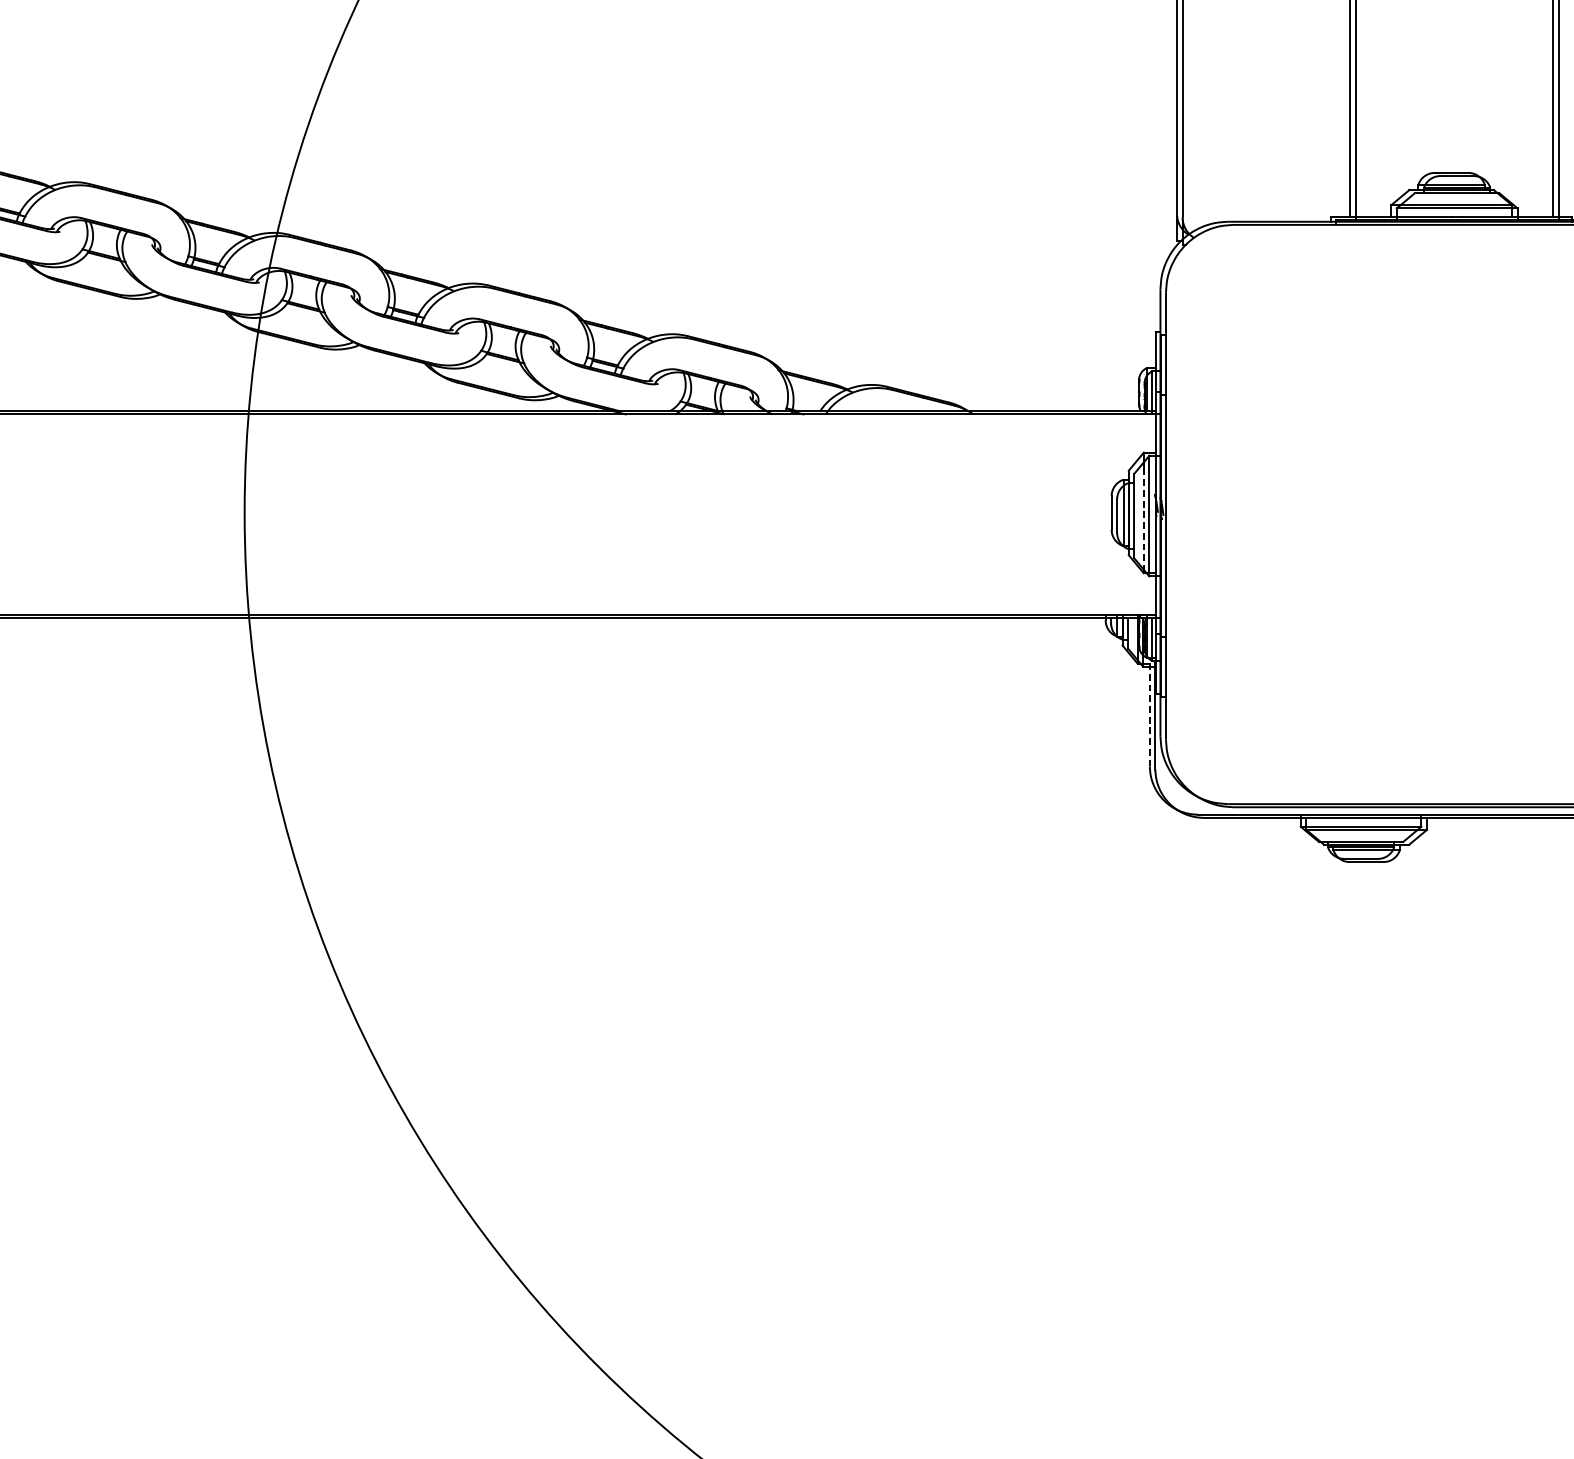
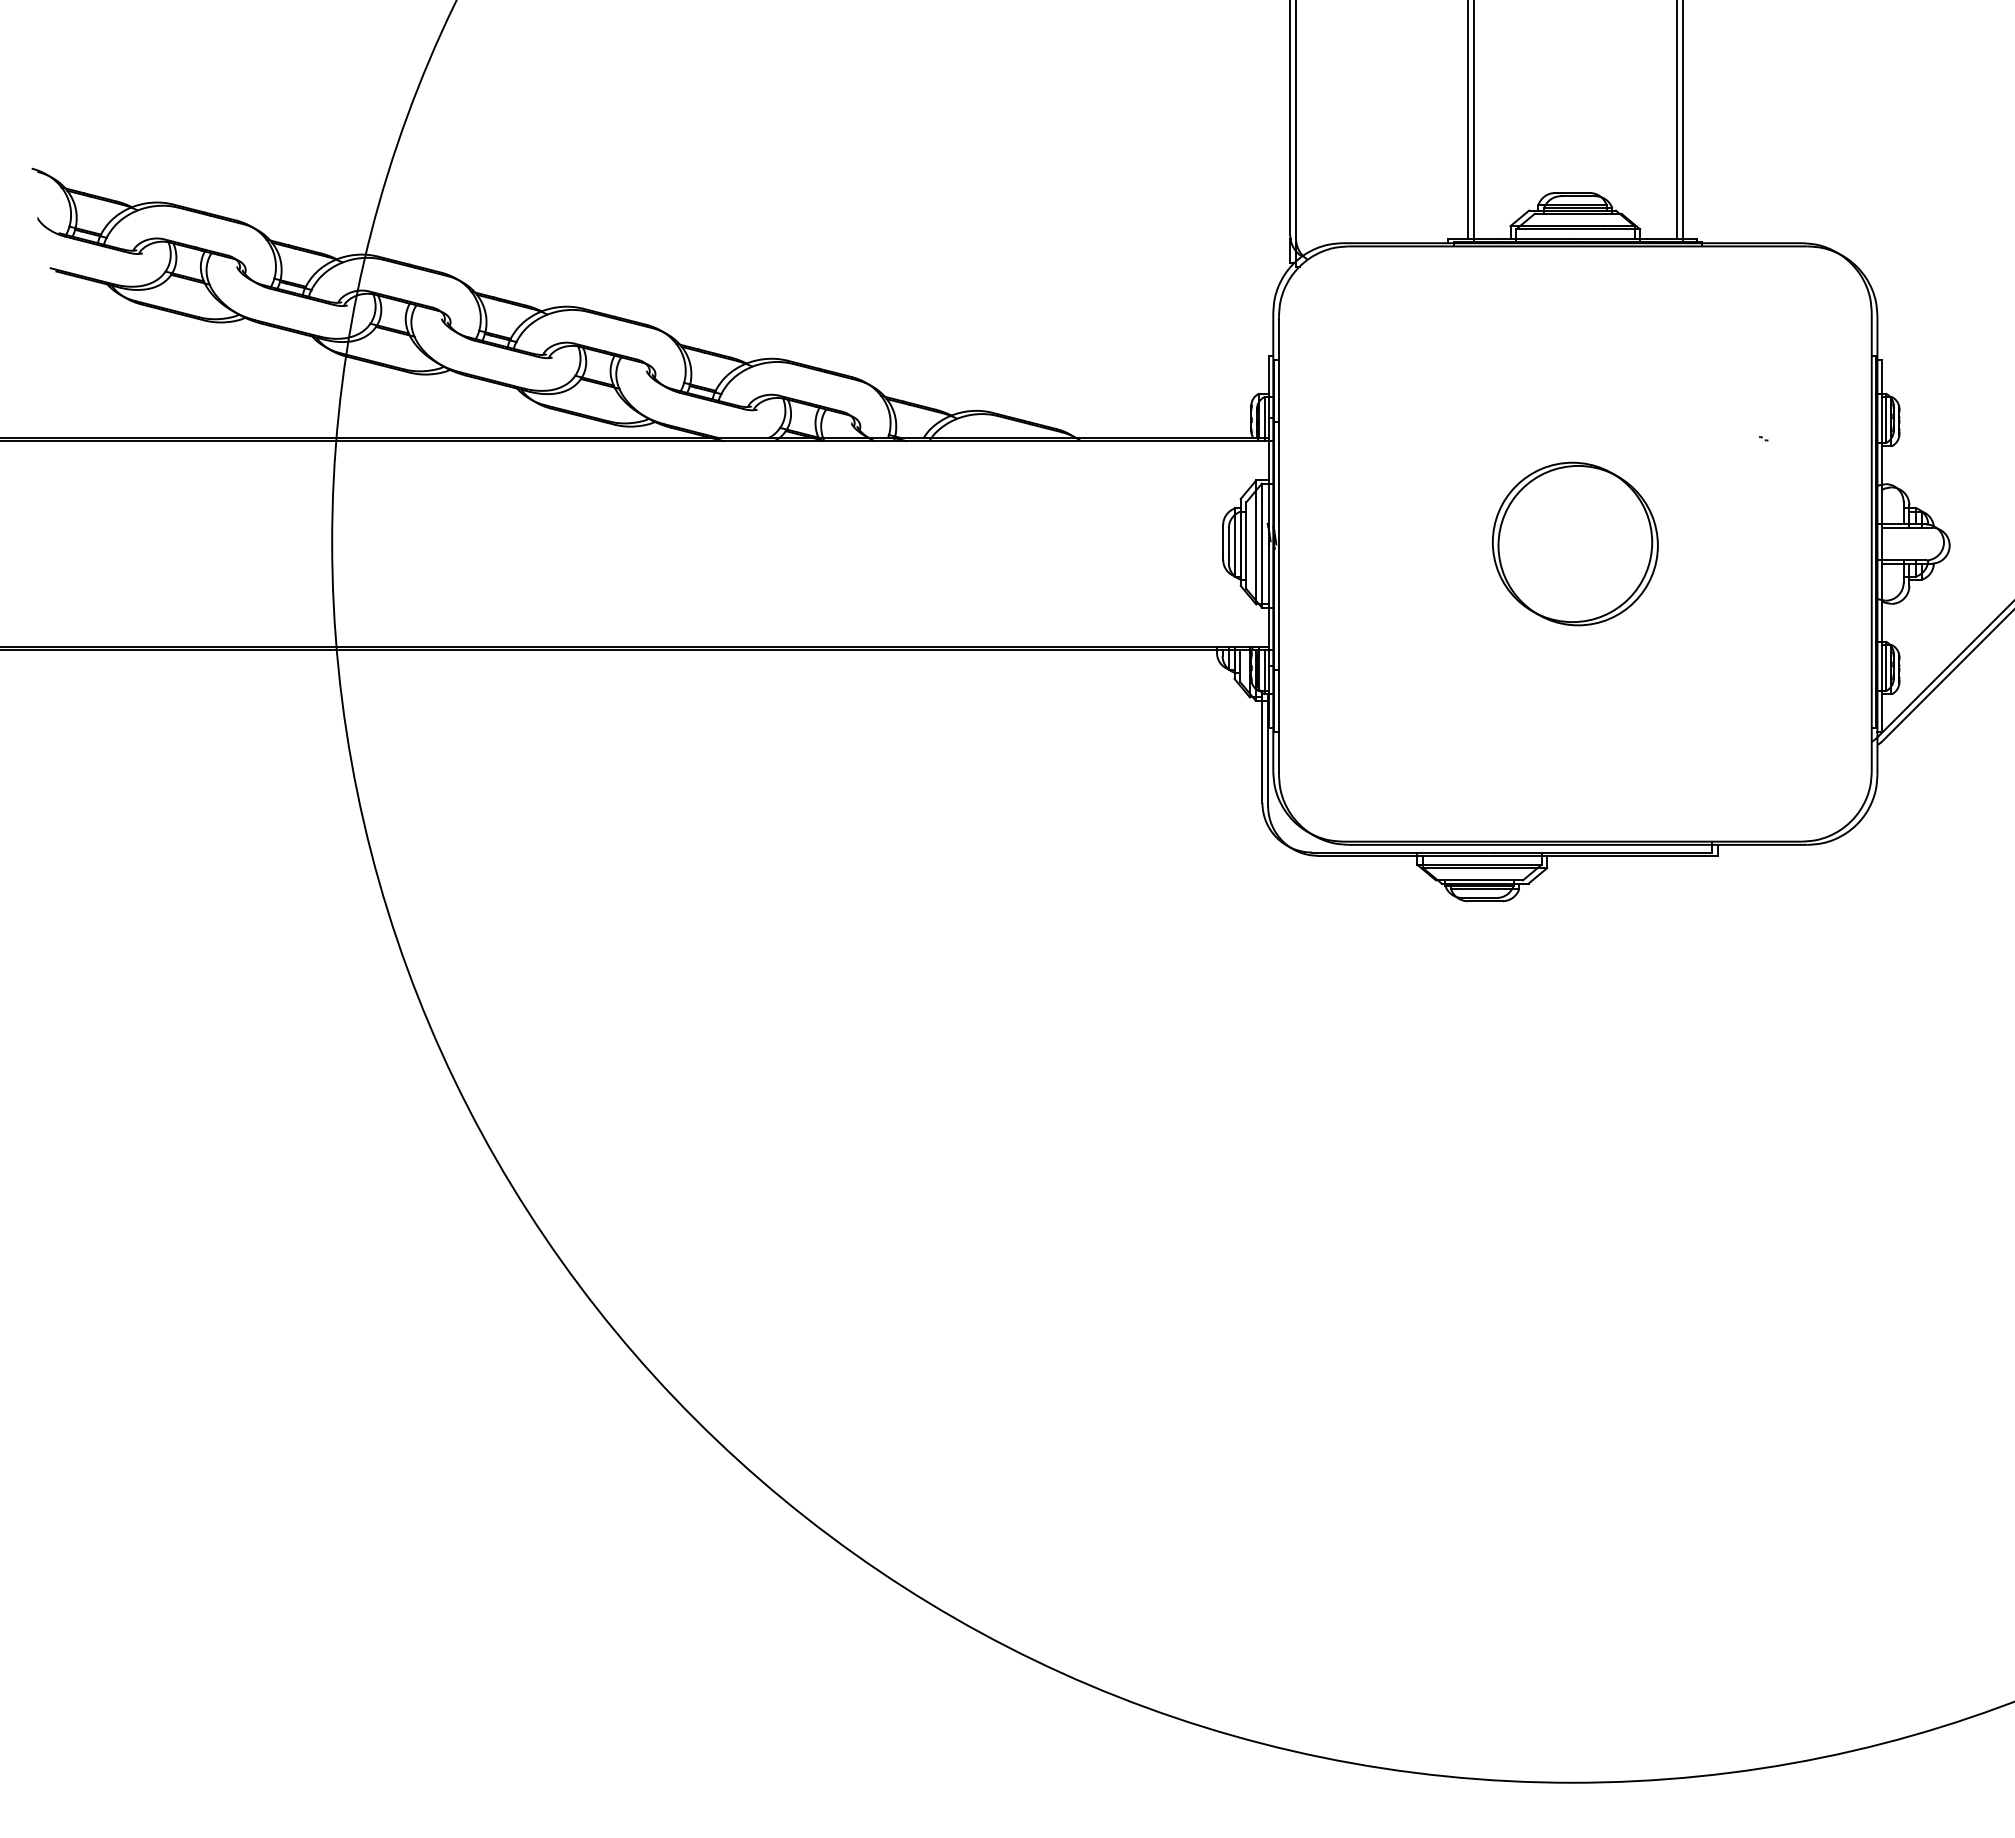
part: (1453, 513) -> (1574, 543), added
line: (1144, 520) -> (1256, 550), dashed -> solid
line: (1149, 712) -> (1262, 747), dashed -> solid

